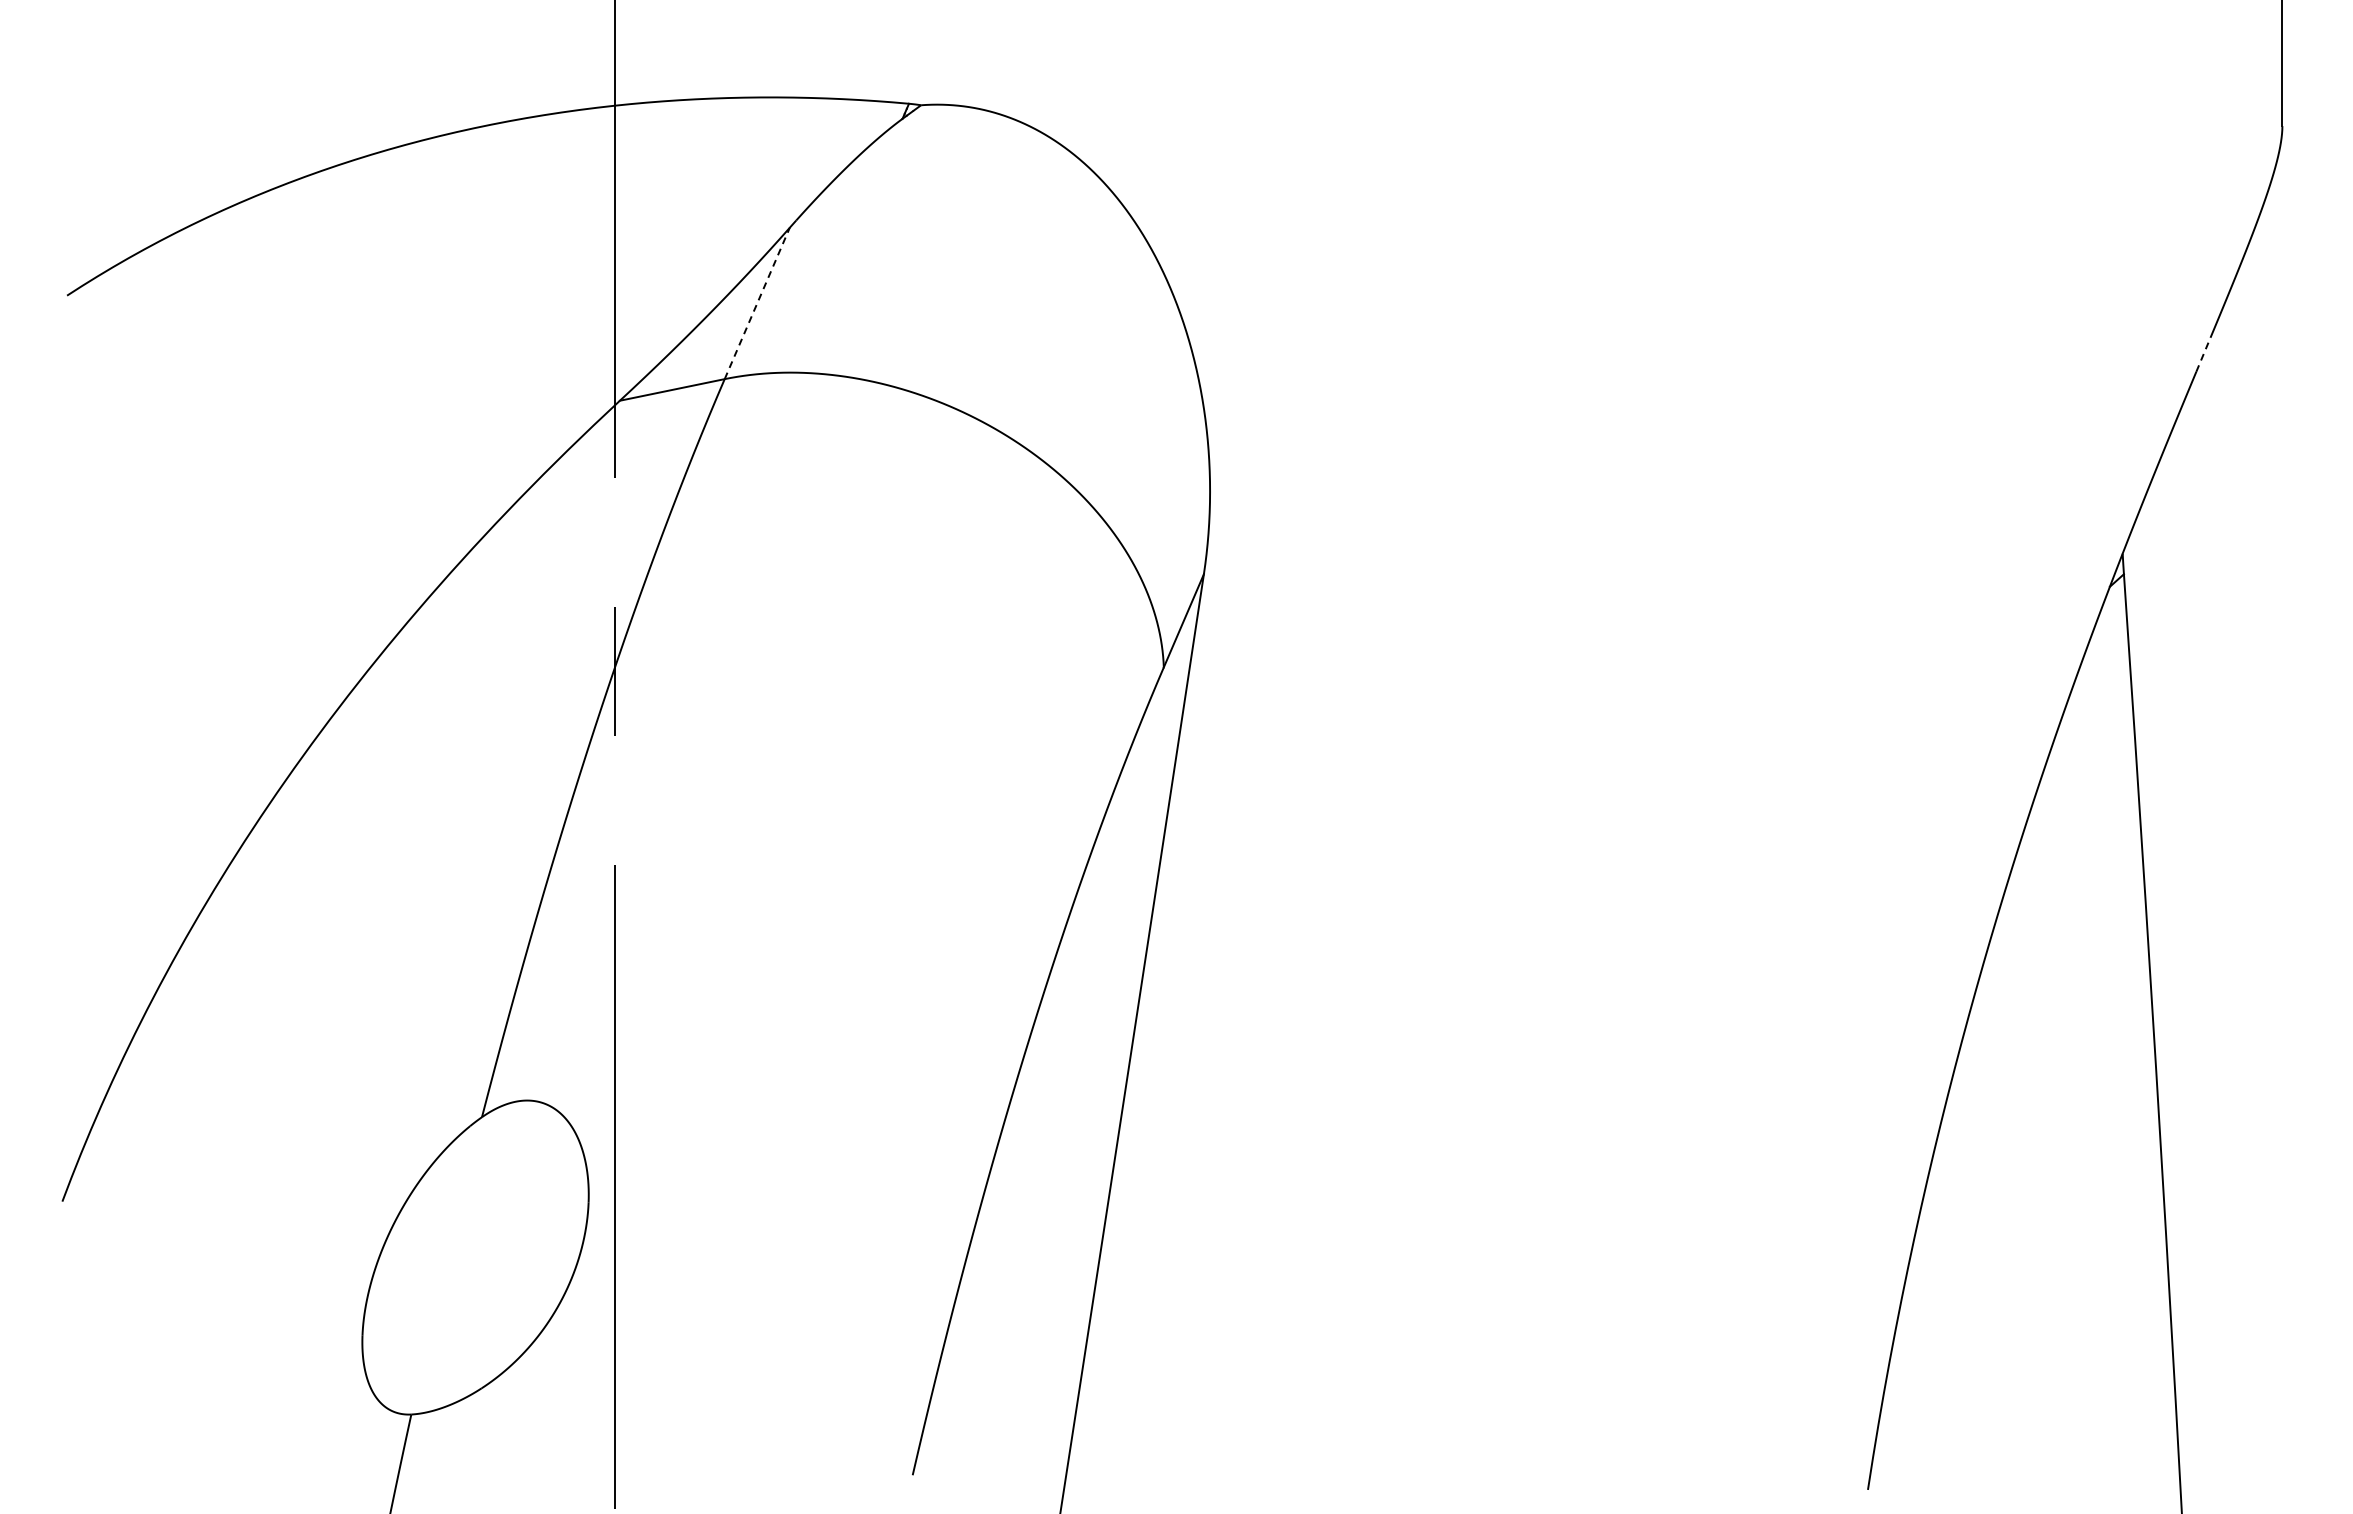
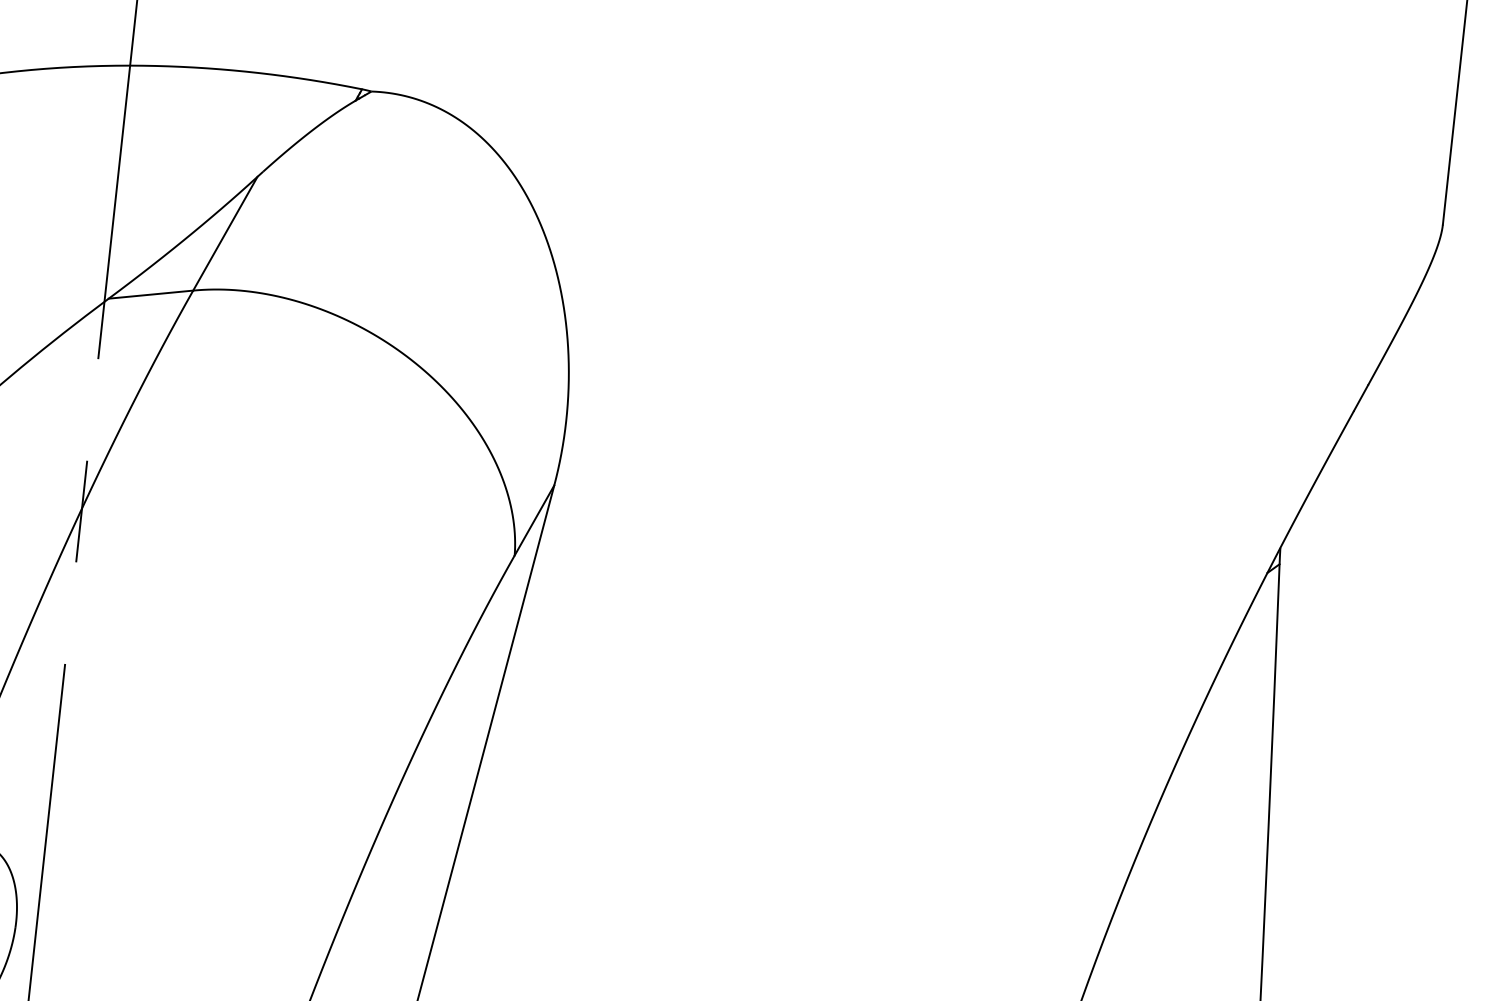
line: (757, 302) -> (225, 233), dashed -> solid
line: (2203, 354) -> (1361, 397), dashed -> solid

